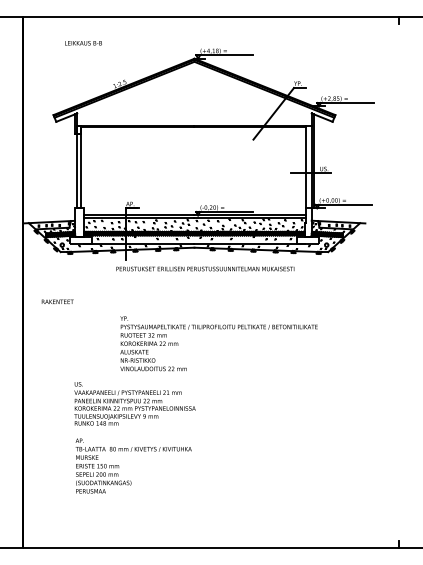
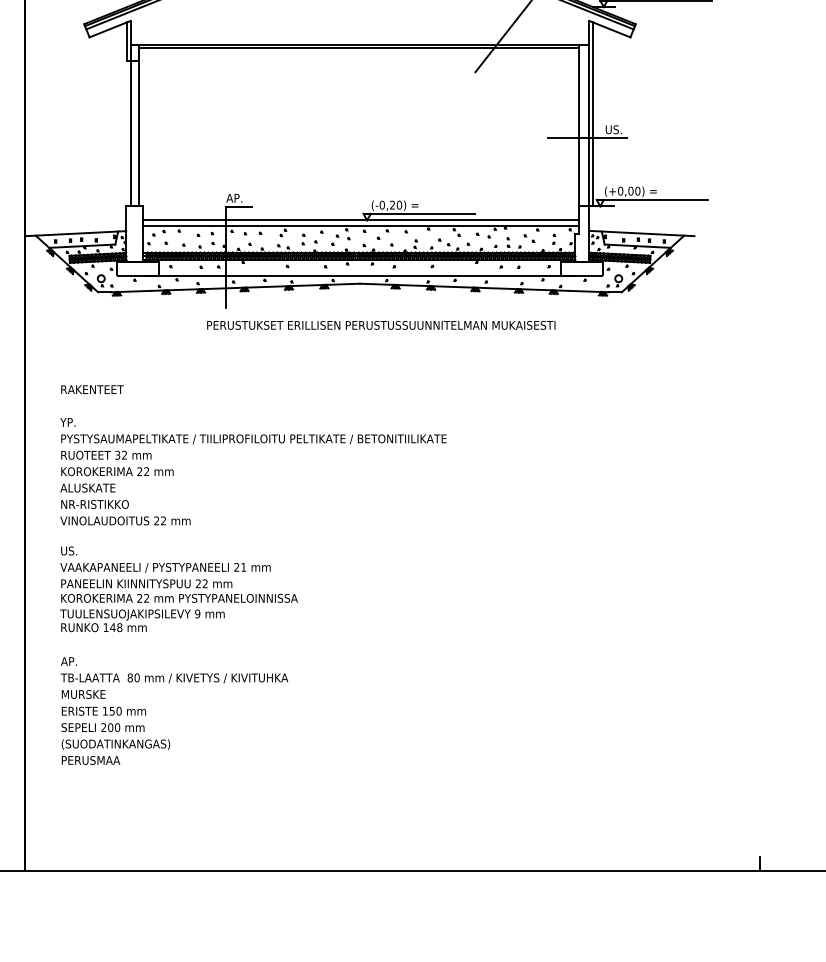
text: (218, 343) -> (252, 471), moved
text: (134, 403) -> (178, 588), moved
text: (133, 465) -> (174, 709), moved

